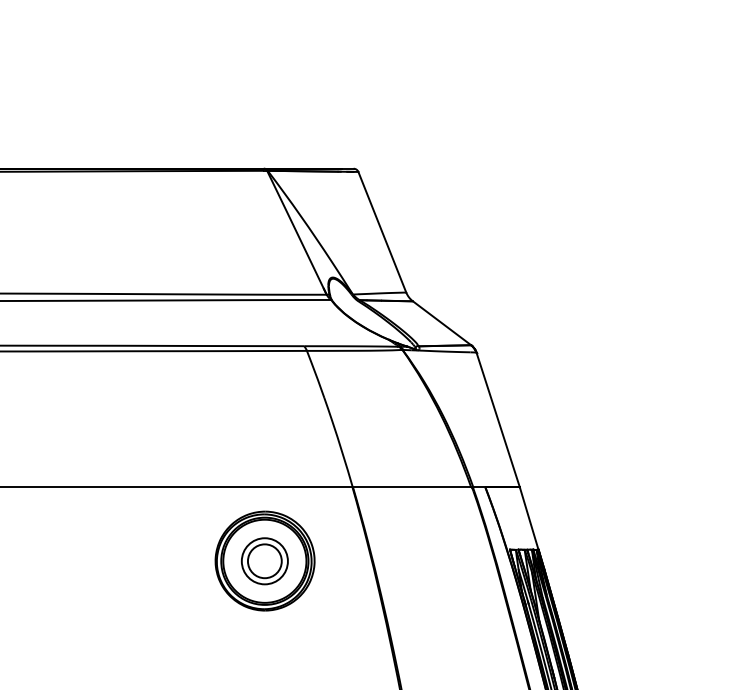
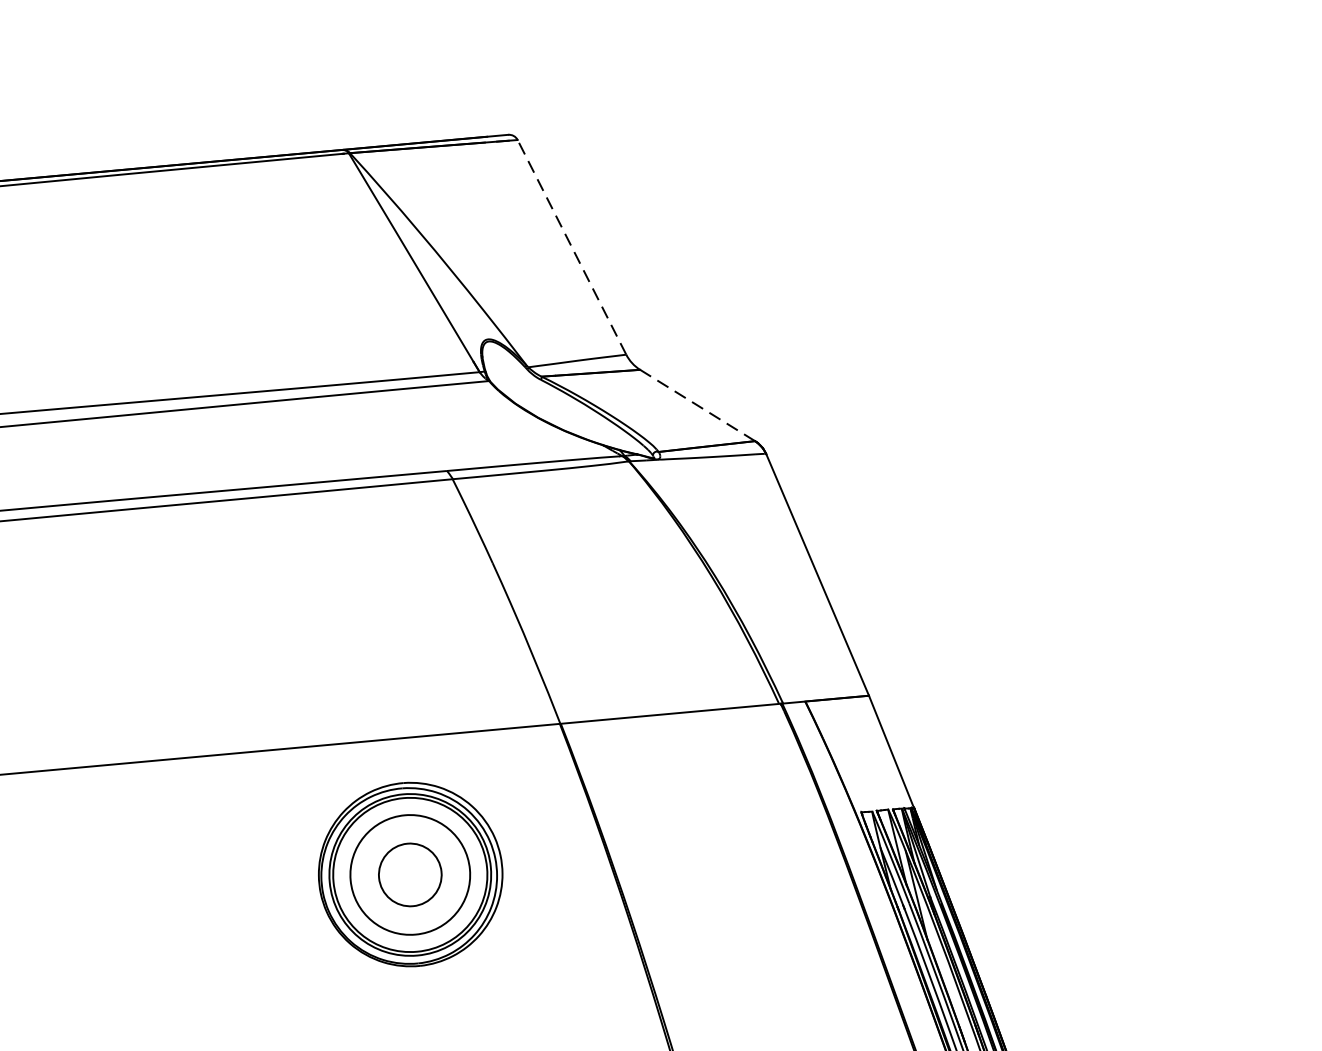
line: (382, 232) -> (572, 247), solid -> dashed
line: (441, 322) -> (696, 404), solid -> dashed
circle: (264, 561) -> (409, 875), size x1.4

